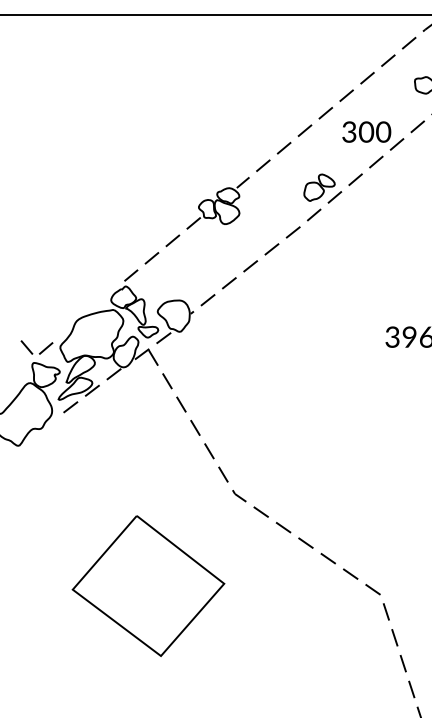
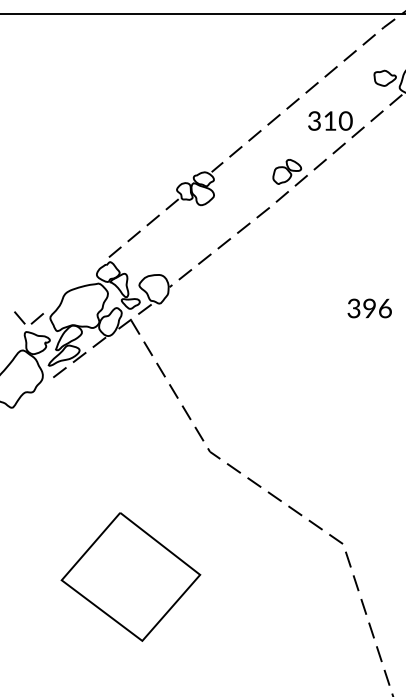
text: (366, 131) -> (330, 120), 300 -> 310
part: (148, 585) -> (130, 576), moved

